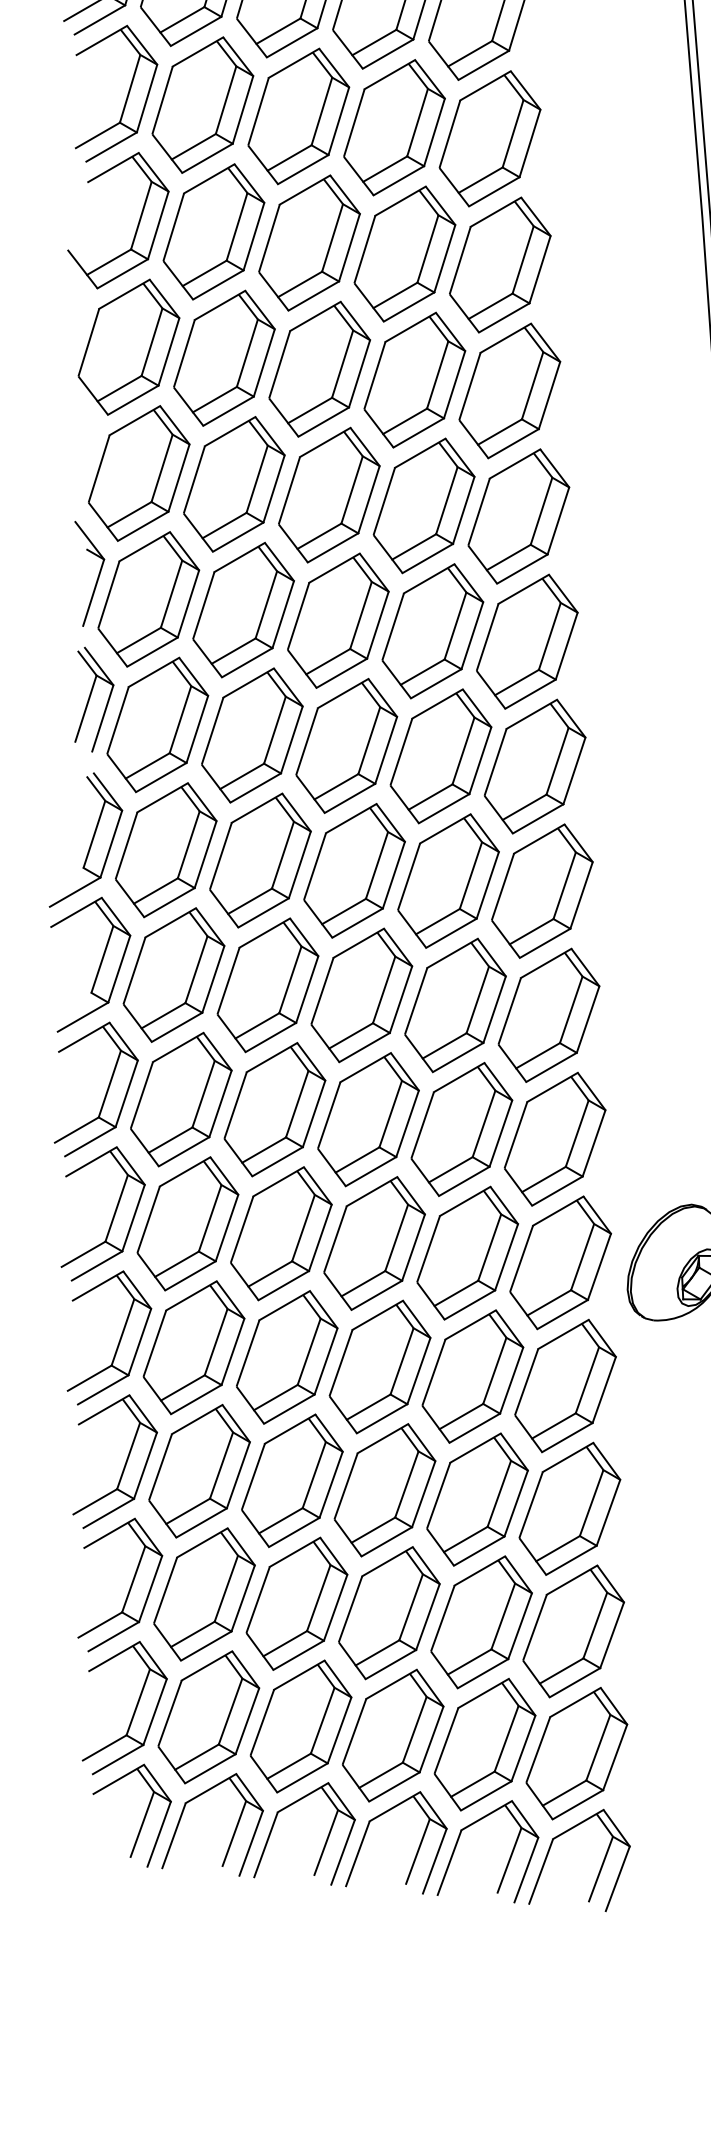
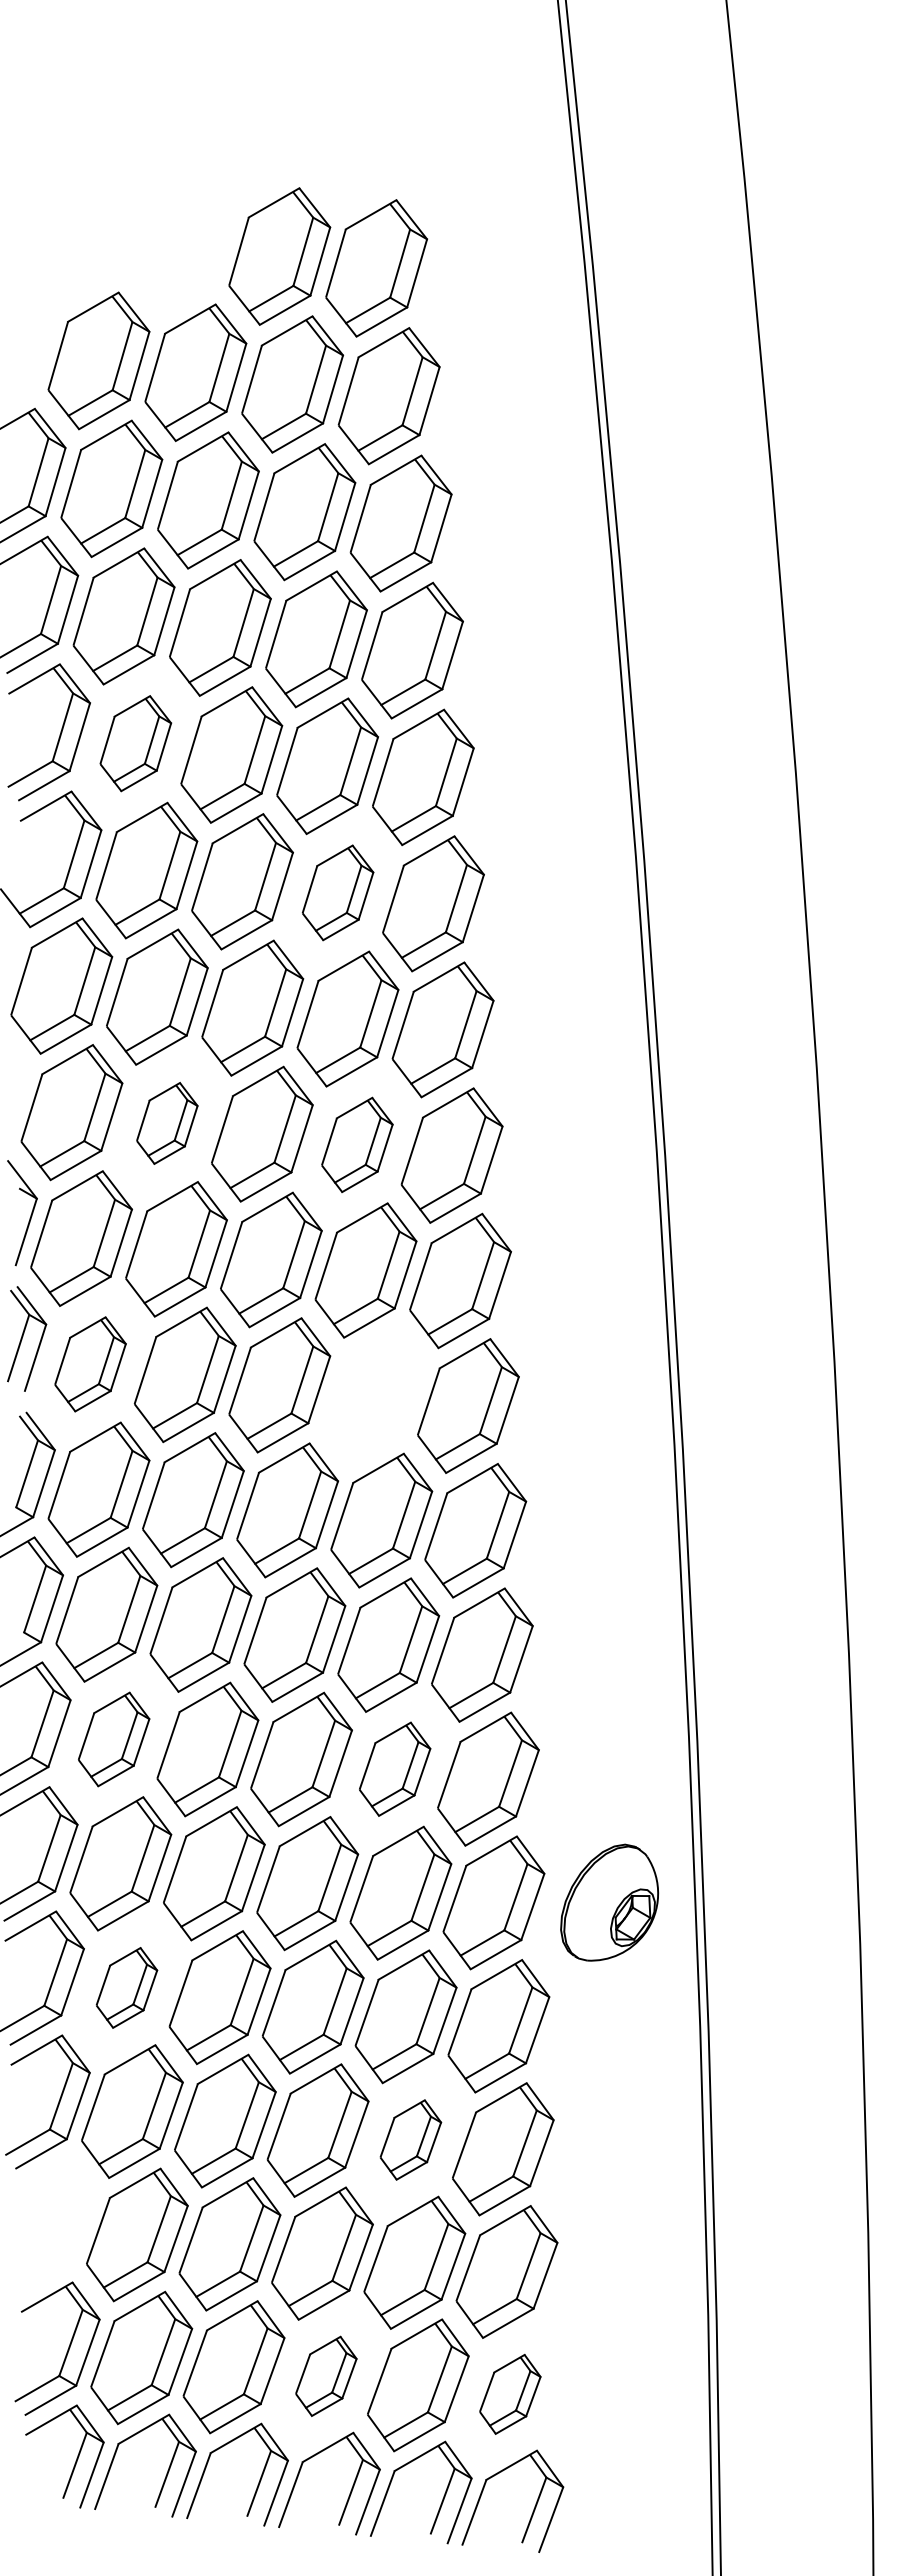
part: (202, 104) -> (135, 743), size x0.7
part: (404, 253) -> (337, 892), size x0.7
part: (234, 484) -> (167, 1123), size x0.6
part: (424, 505) -> (357, 1144), size x0.7
part: (157, 725) -> (90, 1364), size x0.7
part: (440, 756) -> (373, 1395), removed
part: (180, 1099) -> (113, 1739), size x0.7
part: (461, 1128) -> (394, 1768), size x0.7
part: (193, 1347) -> (126, 1987), size x0.6
part: (477, 1499) -> (410, 2139), size x0.6
part: (129, 1587) -> (62, 2227), removed
part: (393, 1735) -> (326, 2376), size x0.6
part: (577, 1753) -> (510, 2394), size x0.6

